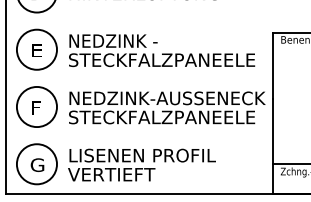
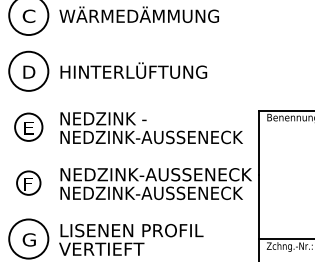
circle: (36, 48) -> (28, 126), size x0.7
text: (162, 60) -> (151, 137), STECKFALZPANEELE -> NEDZINK-AUSSENECK
circle: (36, 106) -> (28, 182), size x0.6
text: (162, 117) -> (151, 193), STECKFALZPANEELE -> NEDZINK-AUSSENECK

